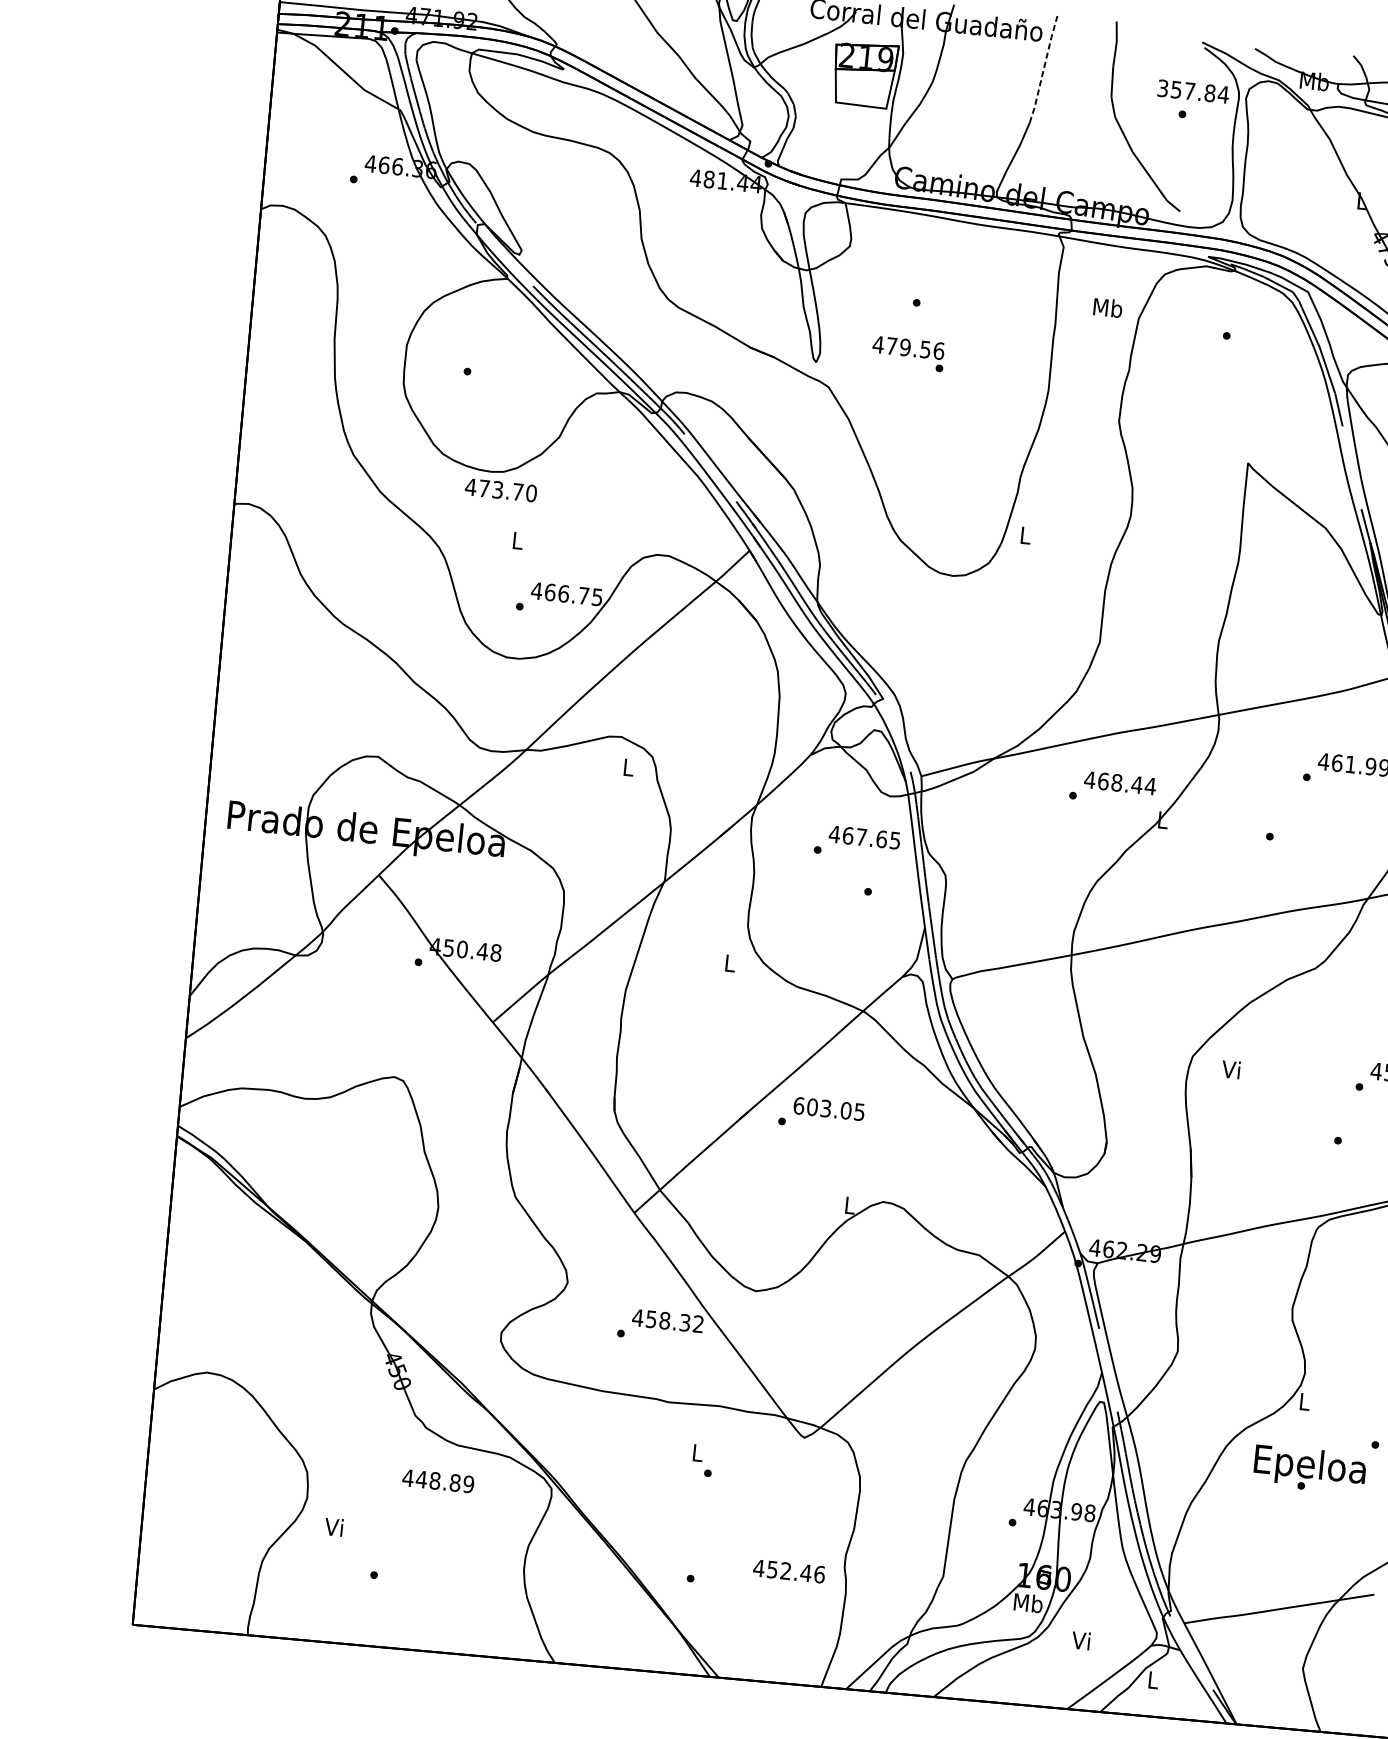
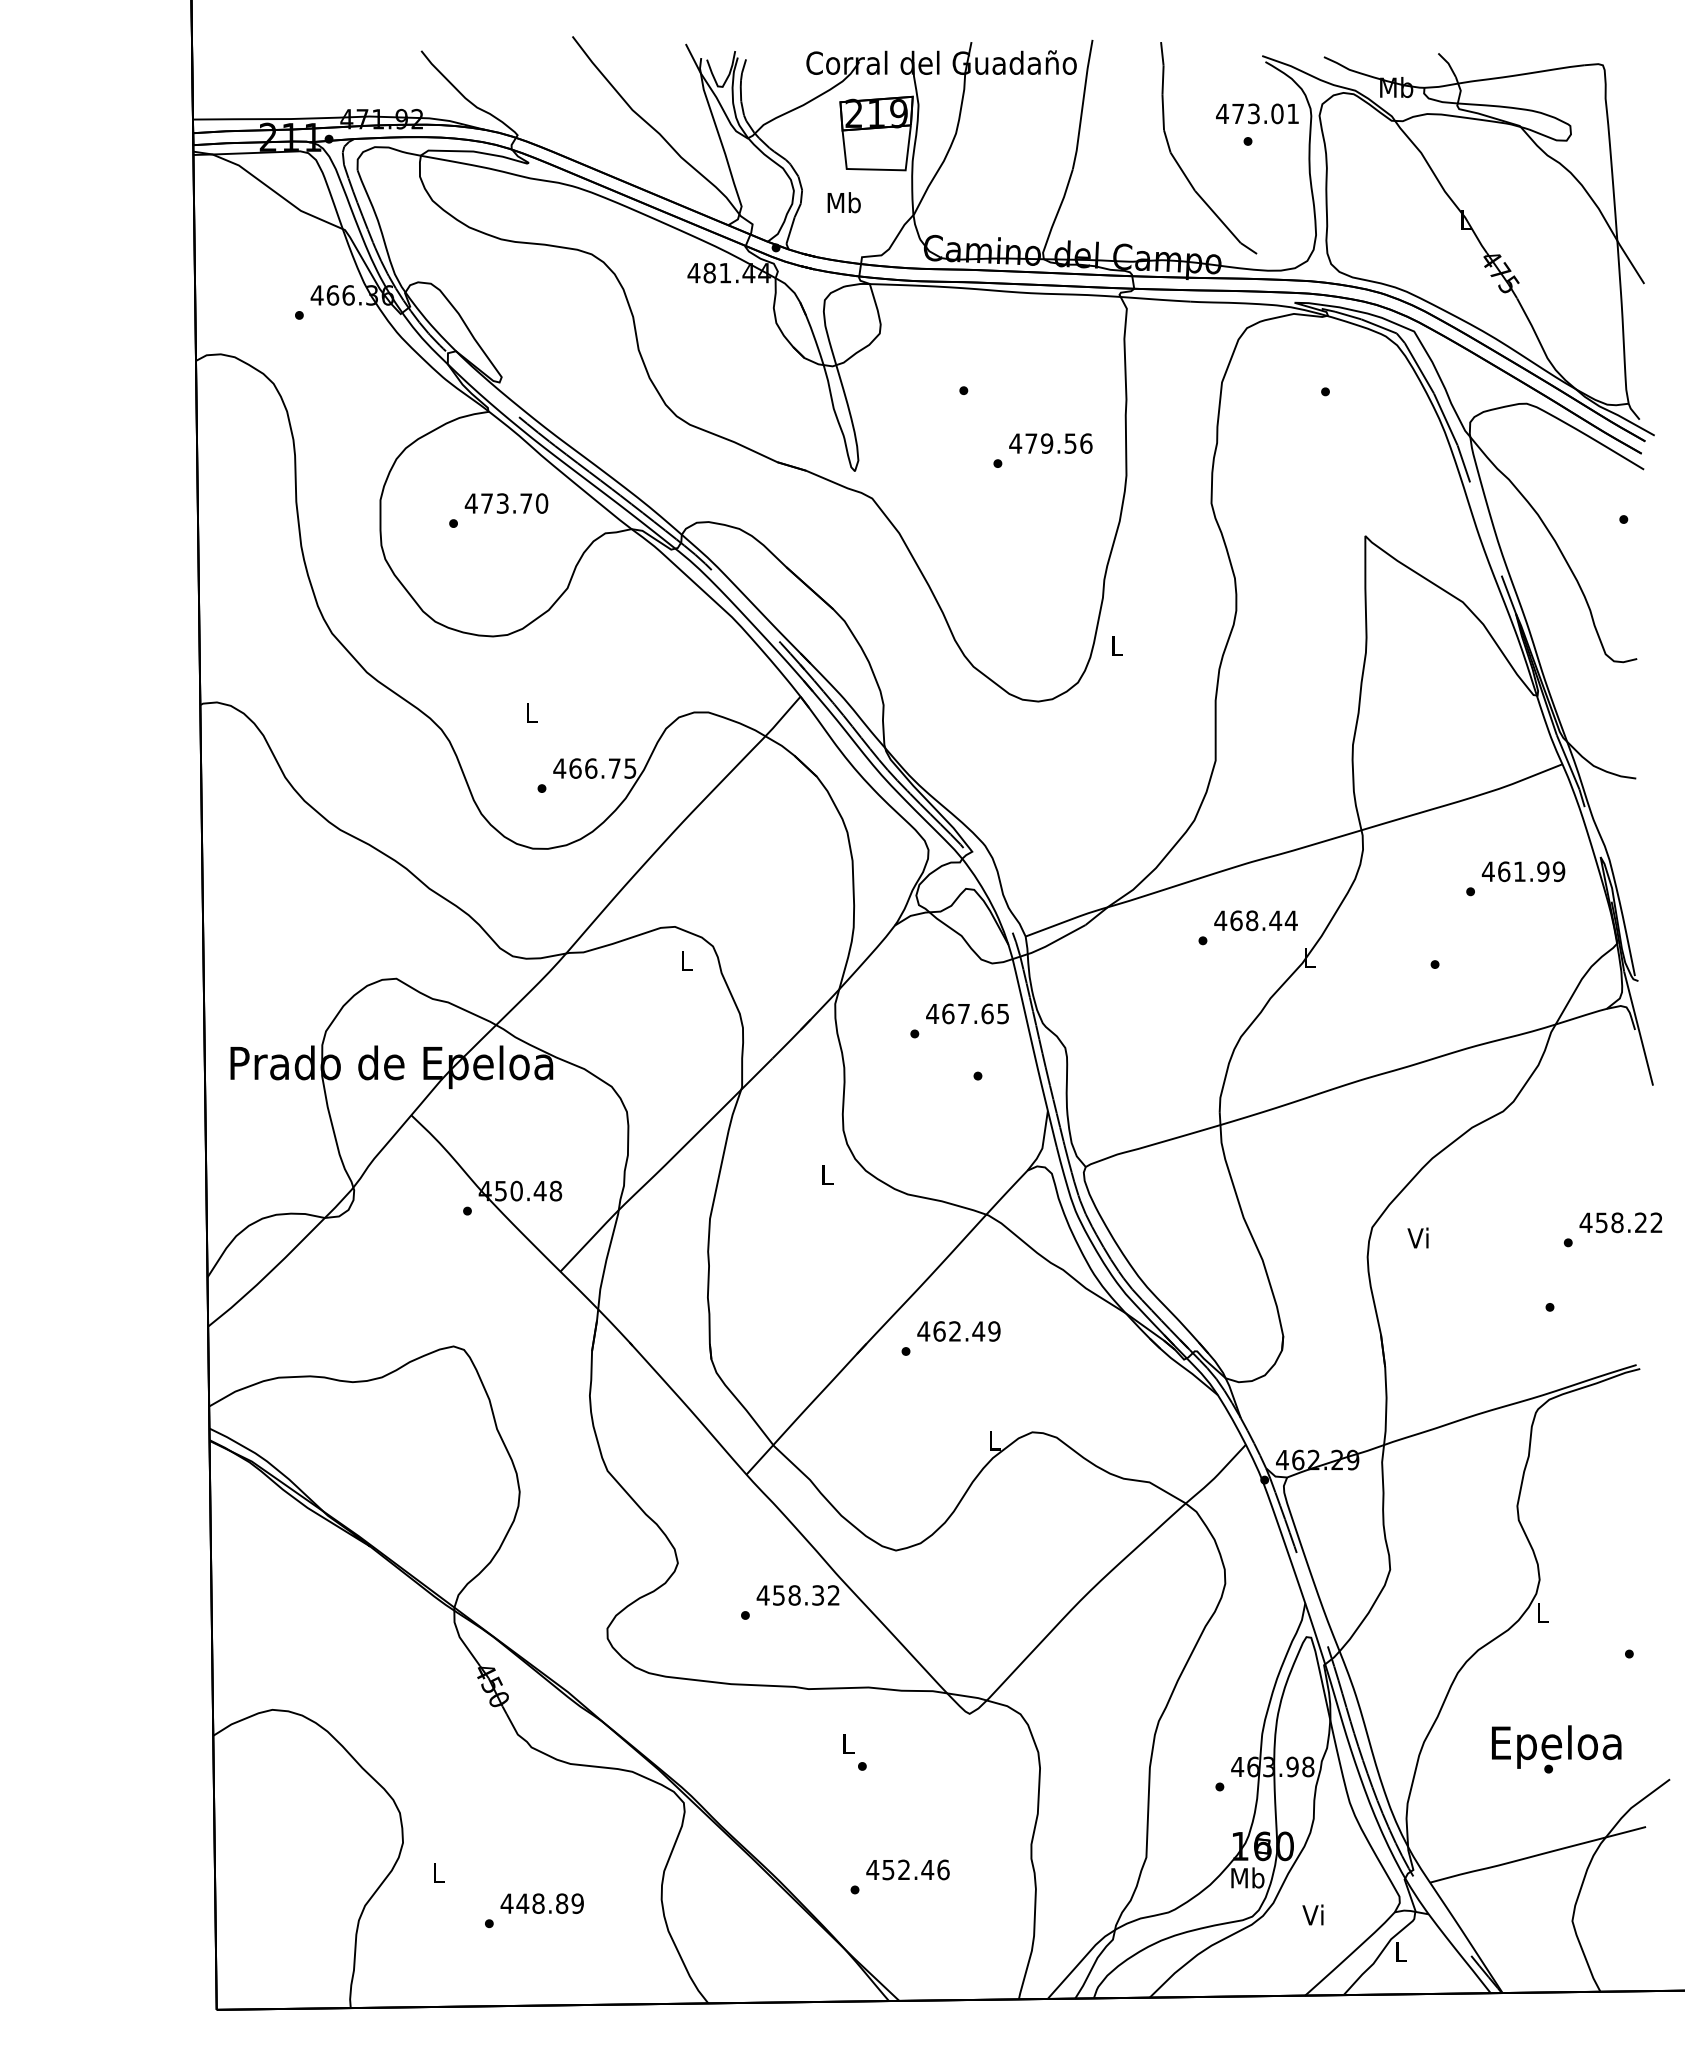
line: (1043, 68) -> (1082, 105), dashed -> solid
text: (1193, 91) -> (1257, 113), 357.84 -> 473.01
text: (1107, 307) -> (843, 202), moved
text: (908, 347) -> (1050, 443), moved
text: (501, 490) -> (506, 503), moved
text: (828, 1108) -> (958, 1331), 603.05 -> 462.49
text: (1309, 1469) -> (1556, 1749), moved
text: (437, 1481) -> (541, 1903), moved
text: (333, 1526) -> (436, 1872), Vi -> L
text: (788, 1571) -> (907, 1869), moved

